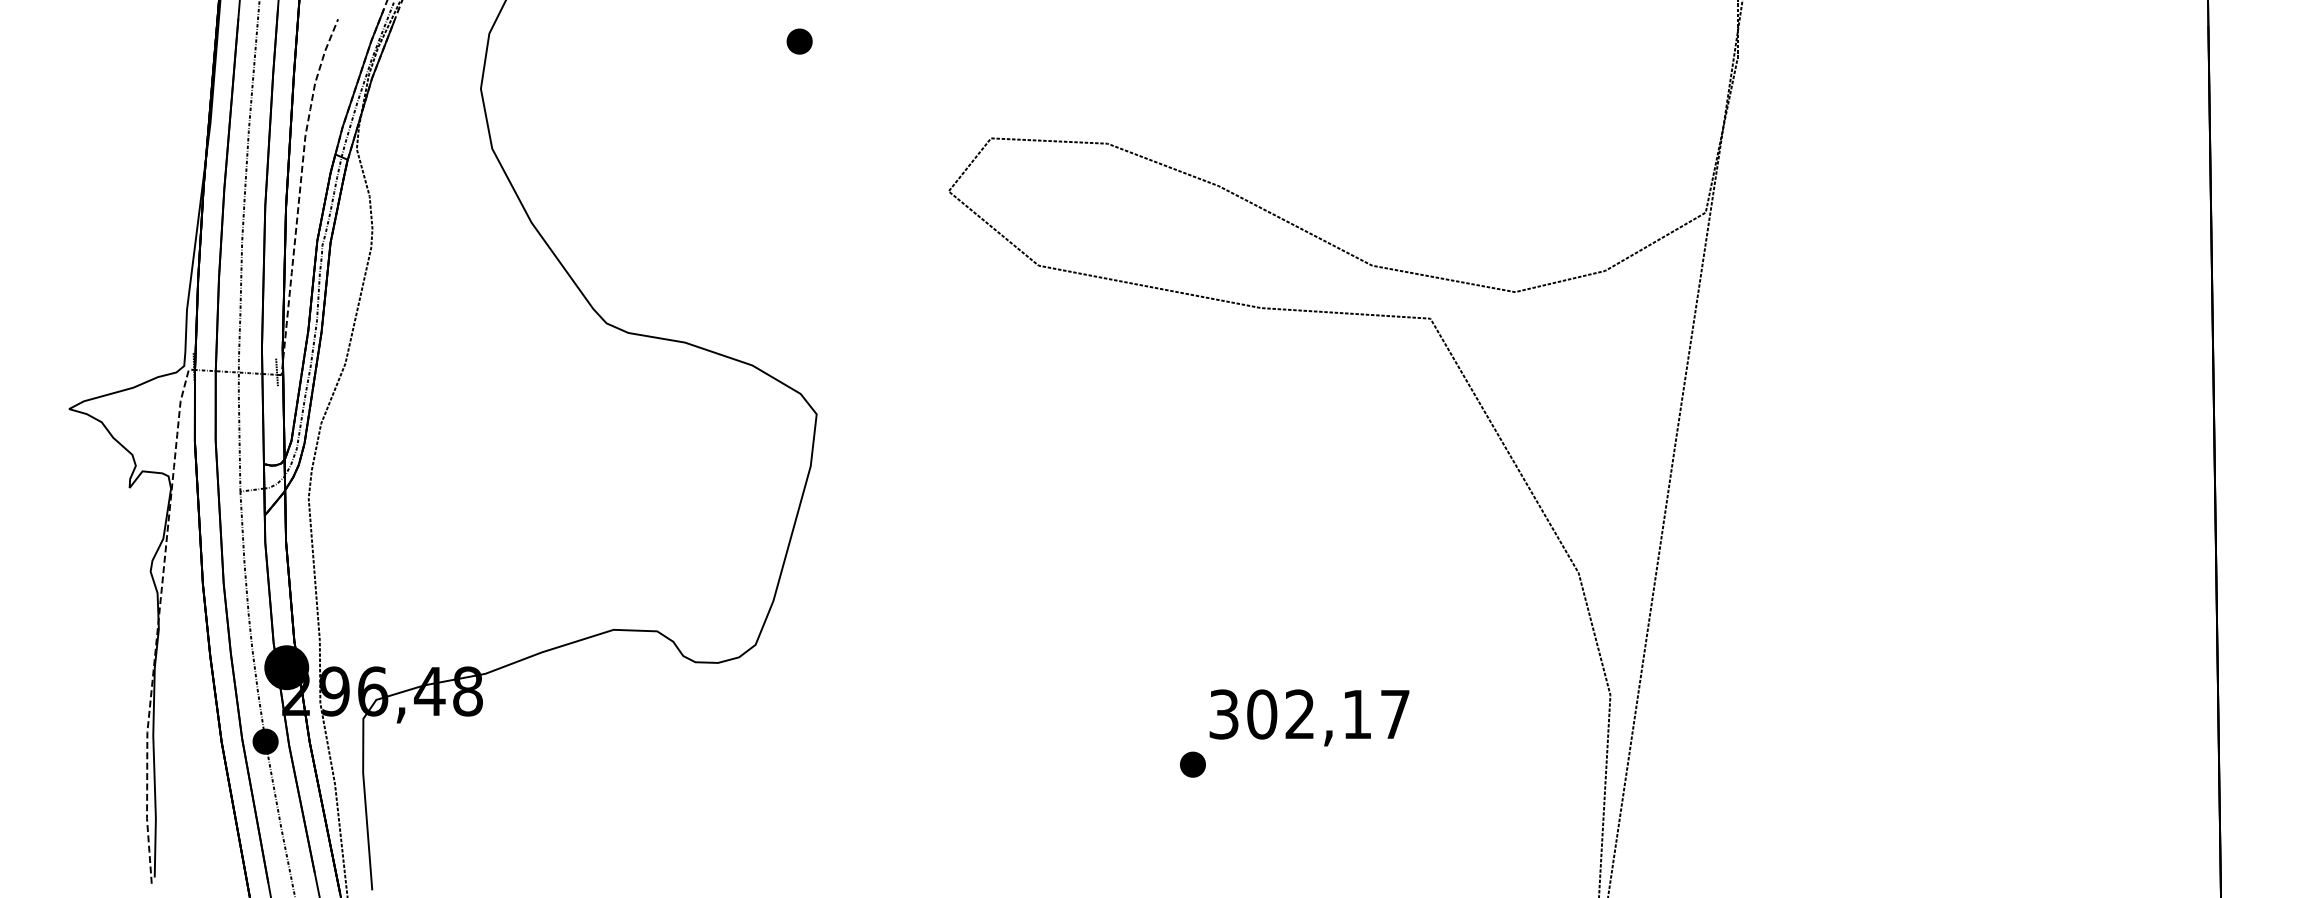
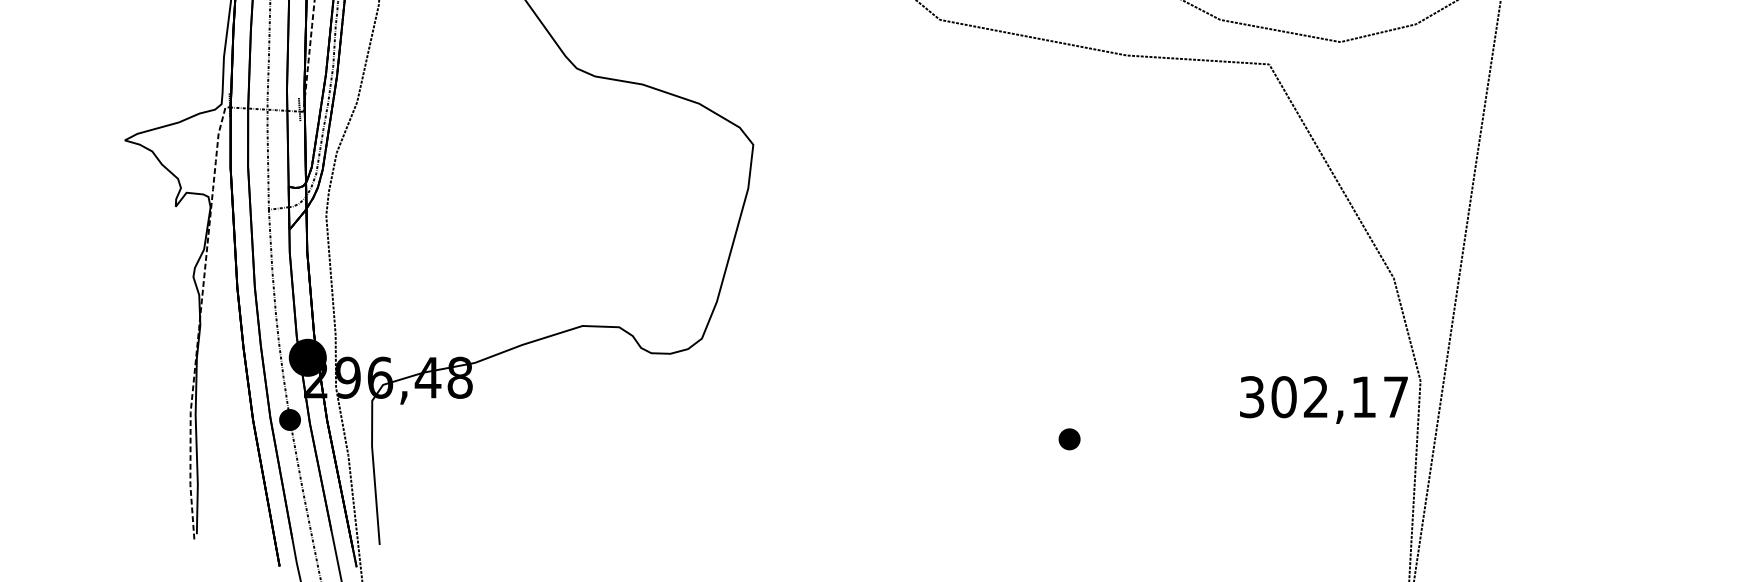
text: (1309, 717) -> (1323, 399), moved

